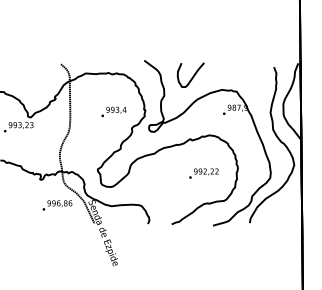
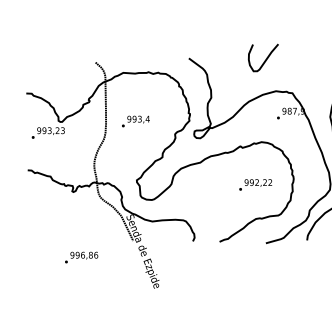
curve: (192, 76) -> (265, 59), moved
text: (113, 111) -> (135, 121), moved
text: (57, 205) -> (81, 257), moved

